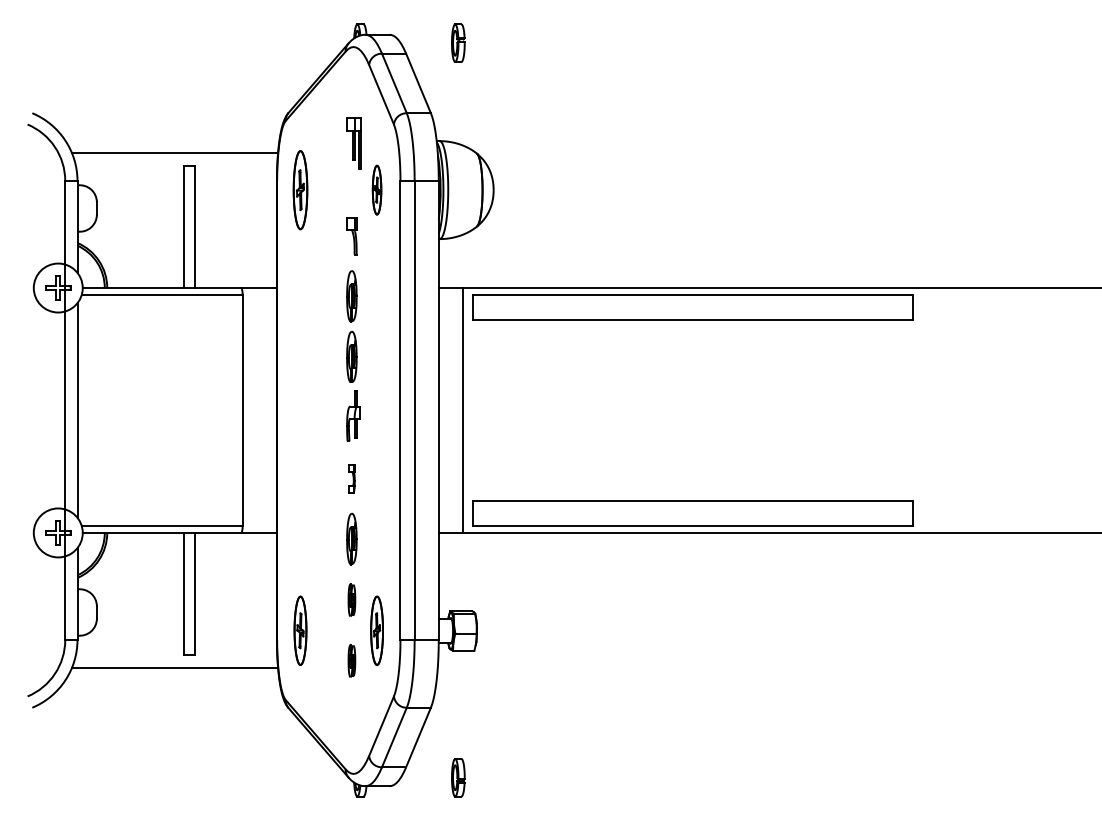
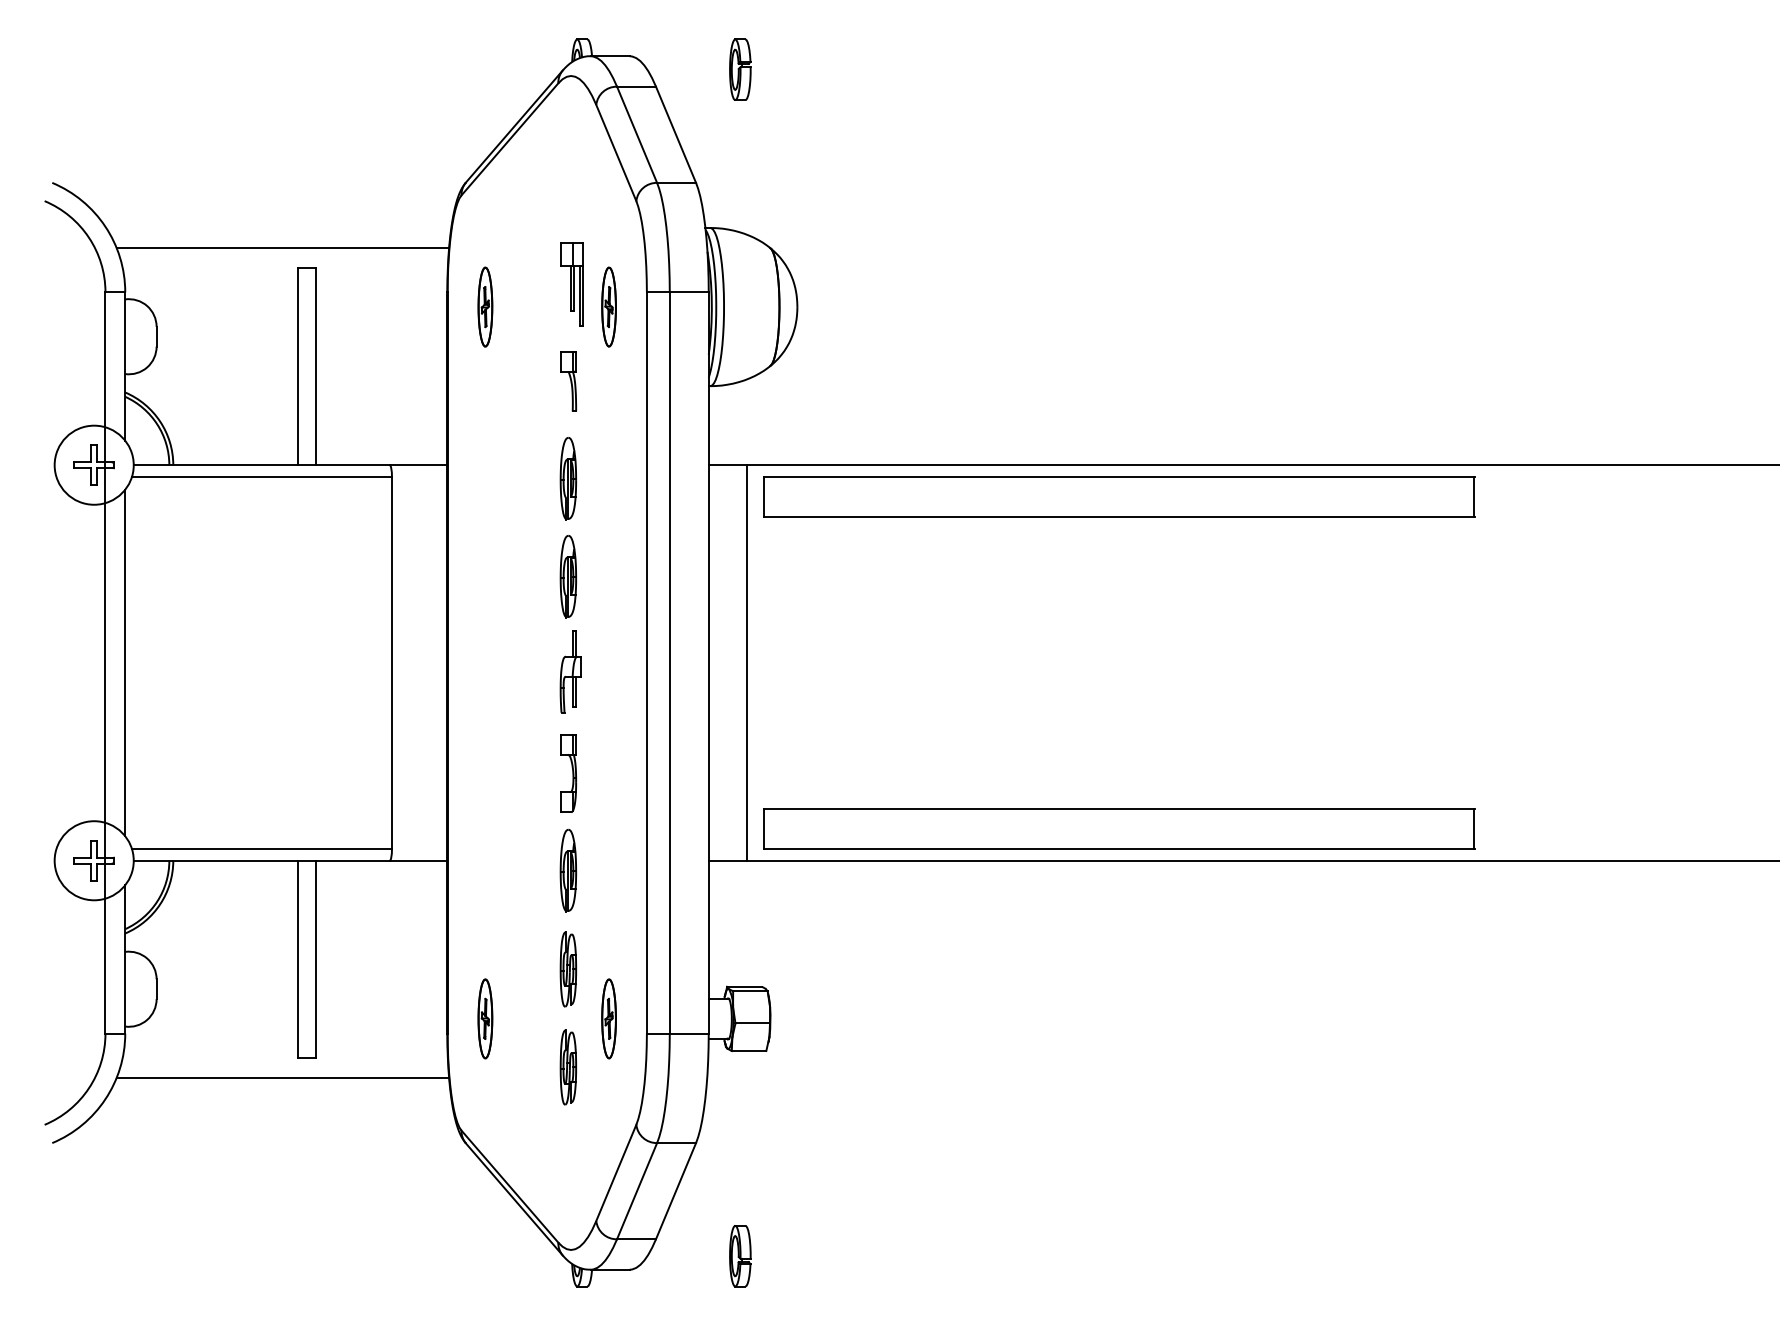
part: (353, 143) -> (571, 285), moved
part: (300, 189) -> (485, 306), size x0.62
part: (351, 478) -> (567, 772), size x1.67
part: (351, 599) -> (567, 968), size x1.43
part: (300, 630) -> (485, 1018), size x0.71
part: (376, 630) -> (608, 1018), size x0.71
part: (351, 660) -> (567, 1066), size x1.43

